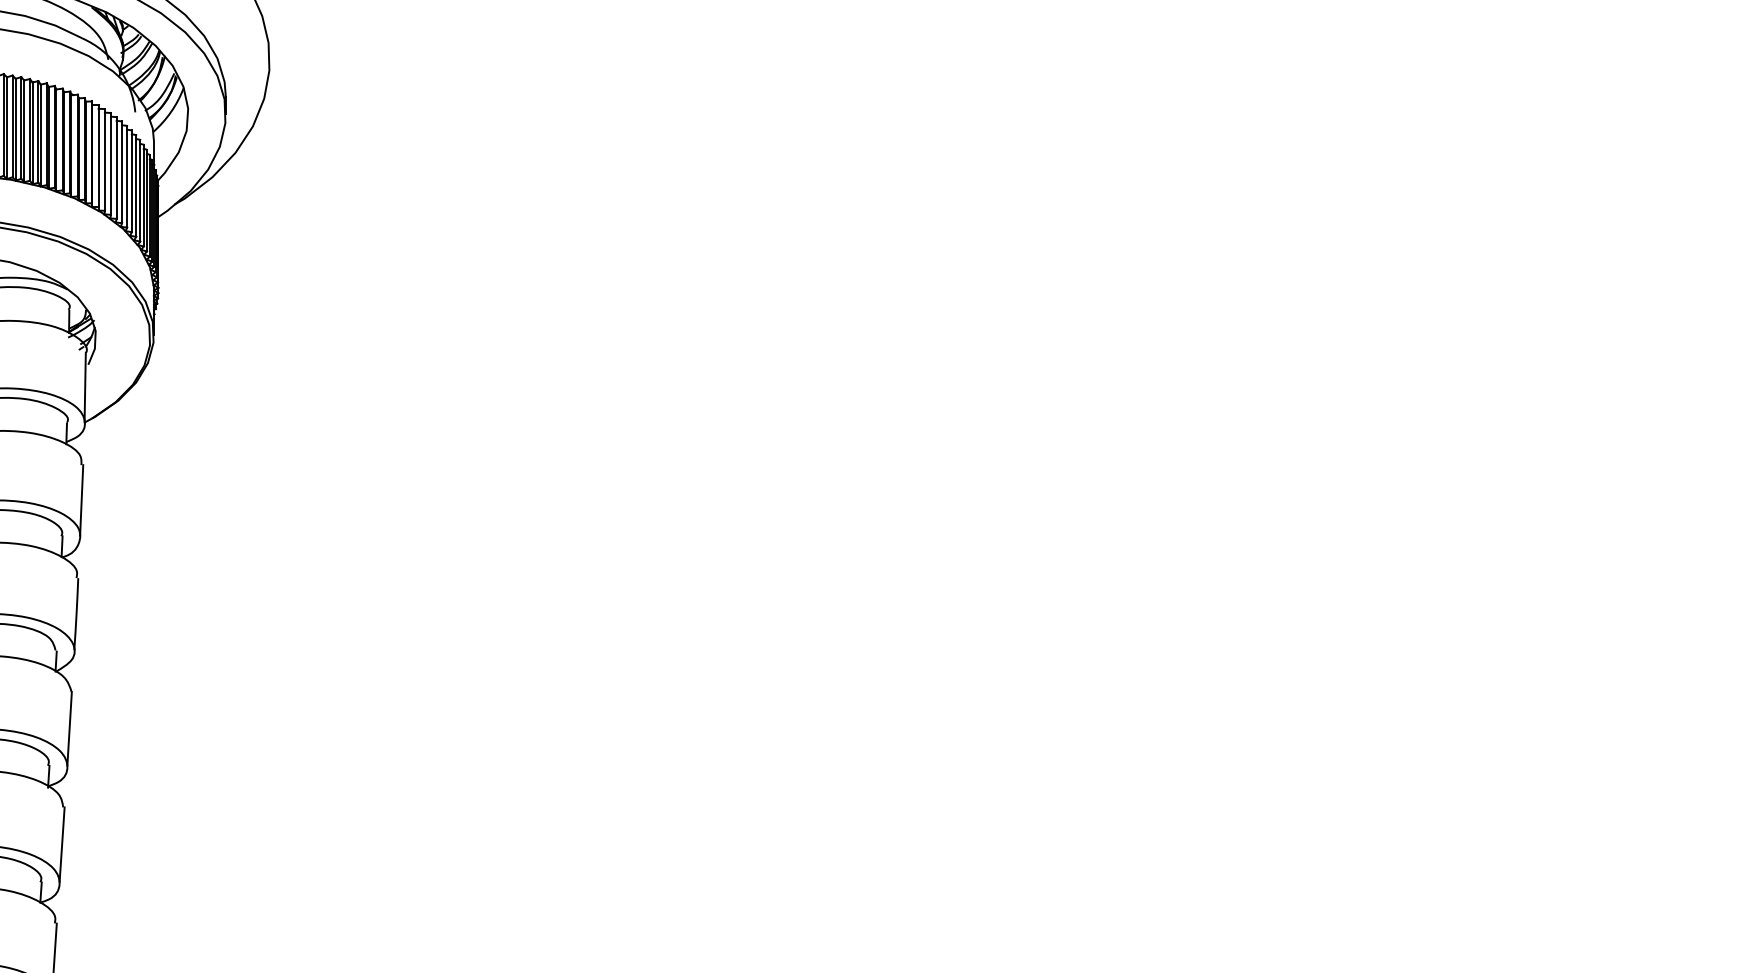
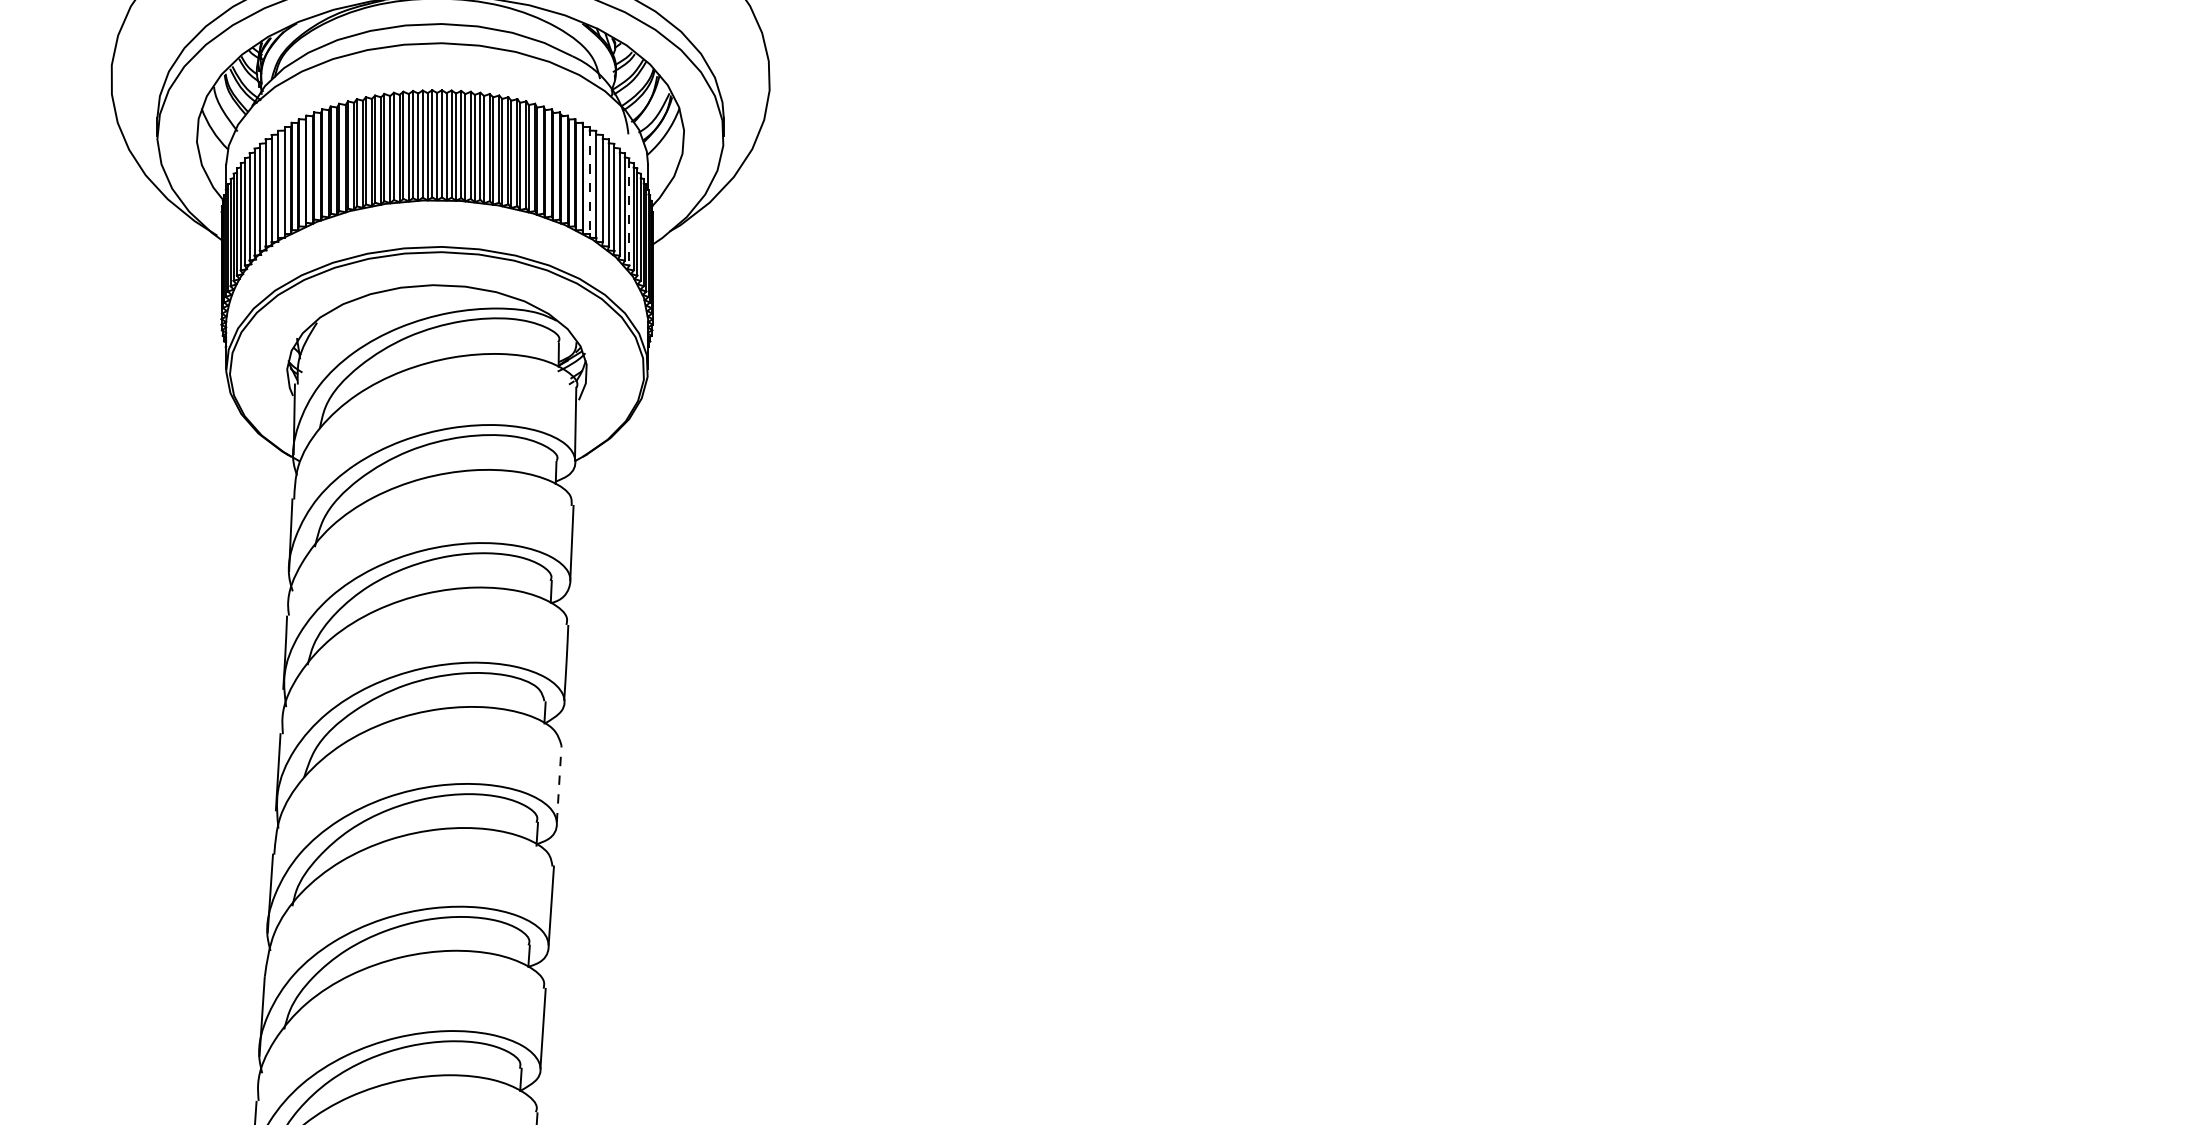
line: (98, 156) -> (589, 180), solid -> dashed
line: (136, 185) -> (629, 211), solid -> dashed
line: (69, 728) -> (559, 783), solid -> dashed

